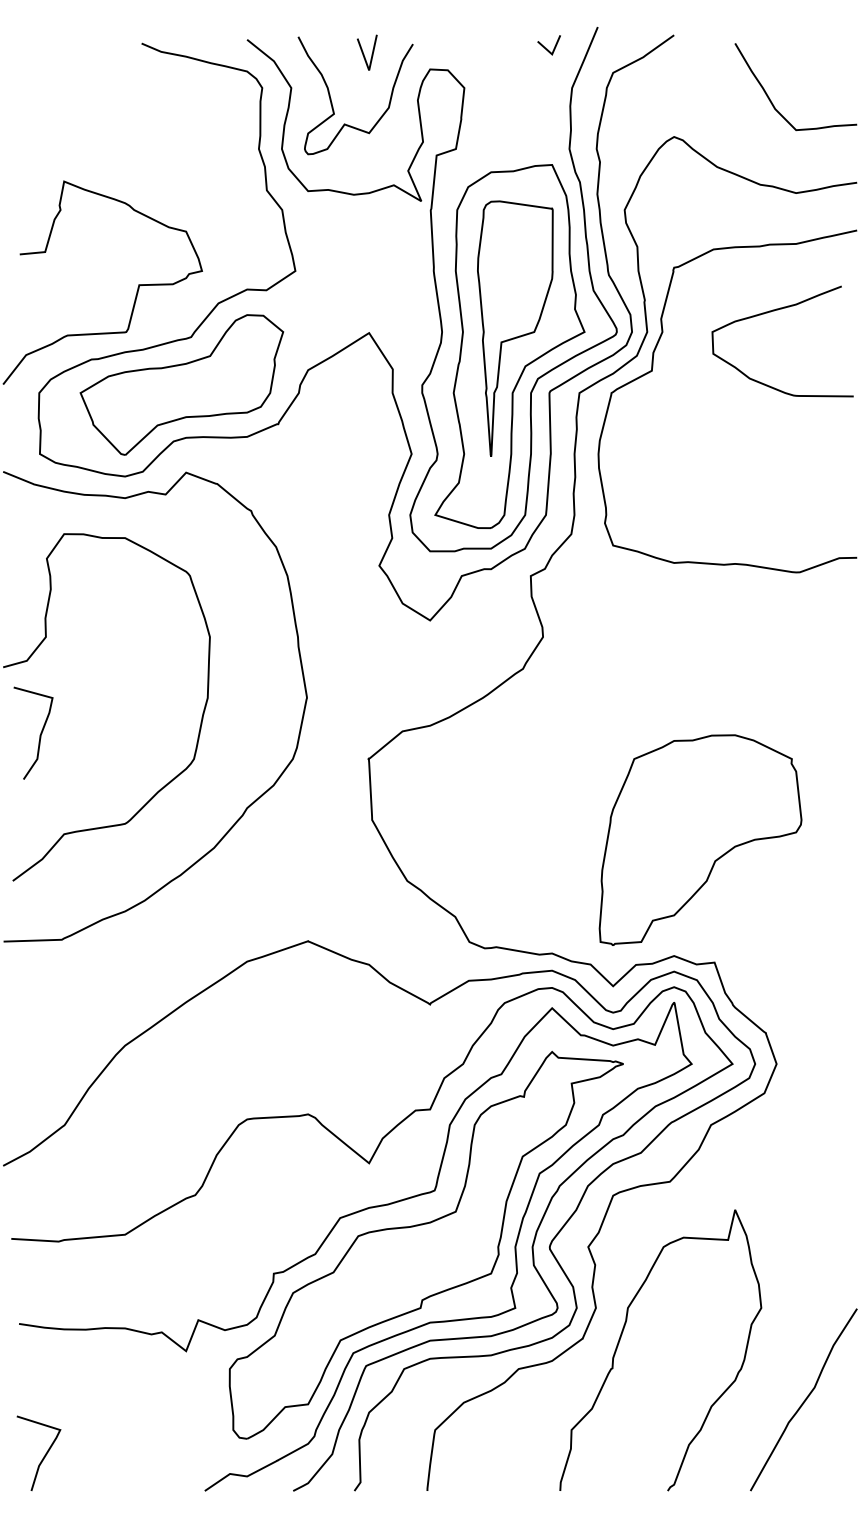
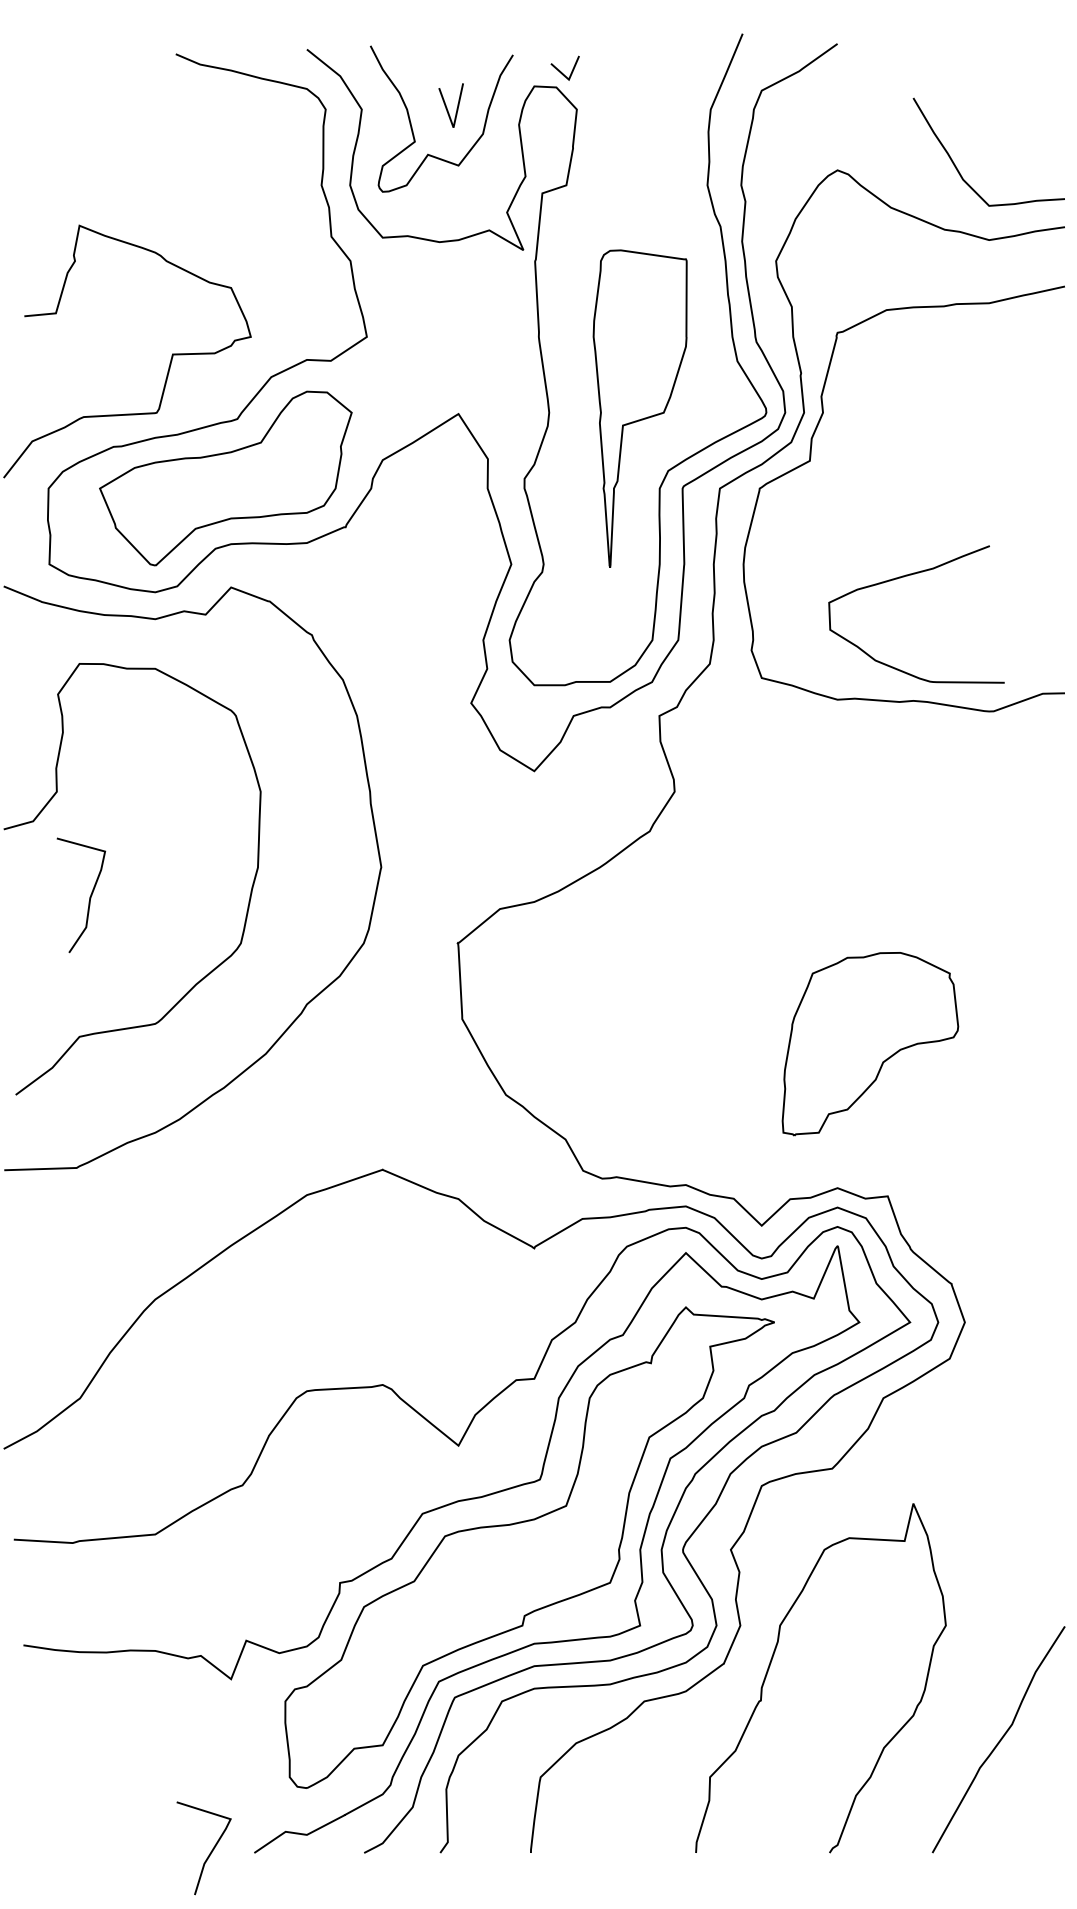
line: (545, 46) -> (560, 70), moved
line: (364, 54) -> (447, 107), moved
curve: (770, 99) -> (957, 167), moved
curve: (773, 311) -> (904, 577), moved
part: (509, 346) -> (633, 430), removed
curve: (40, 734) -> (89, 896), moved
part: (700, 839) -> (870, 1043), size x0.7
line: (44, 1456) -> (210, 1851), moved

